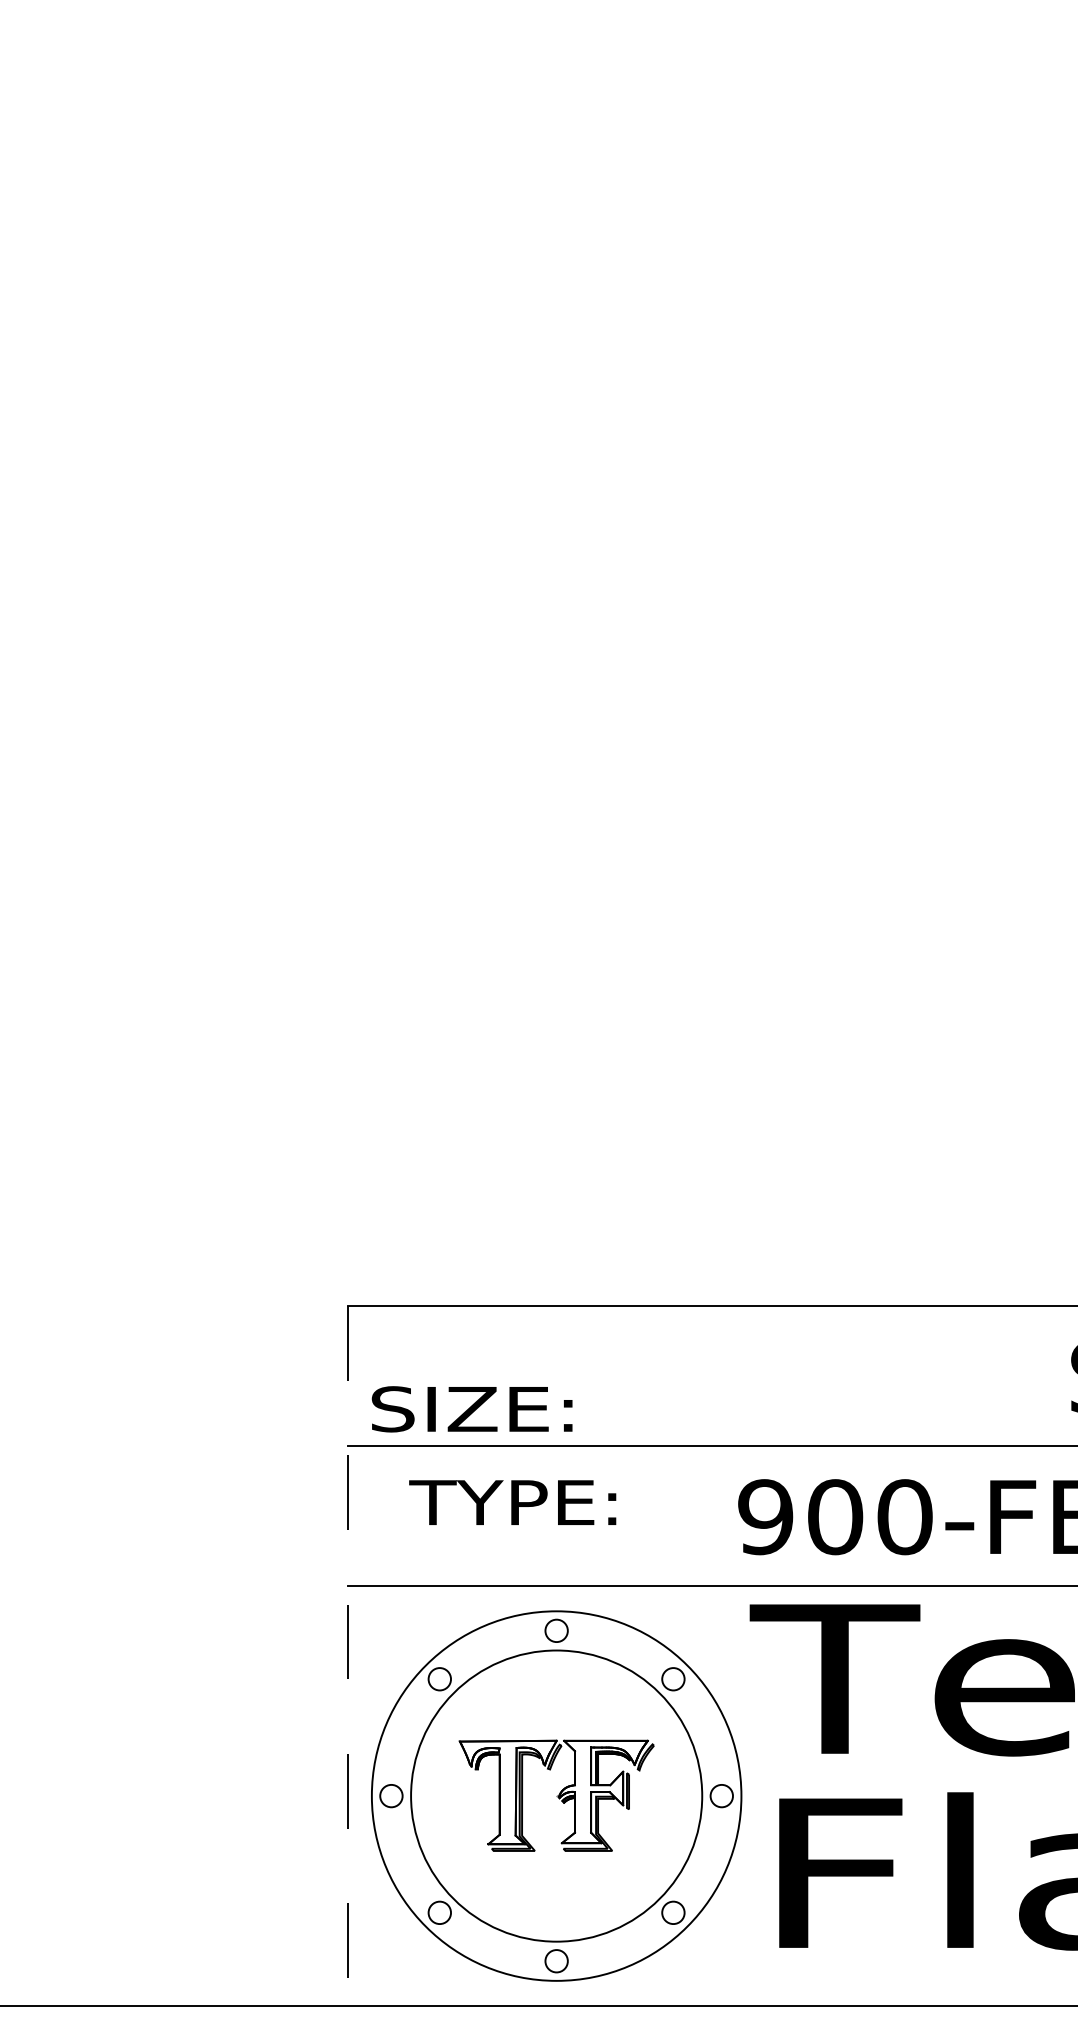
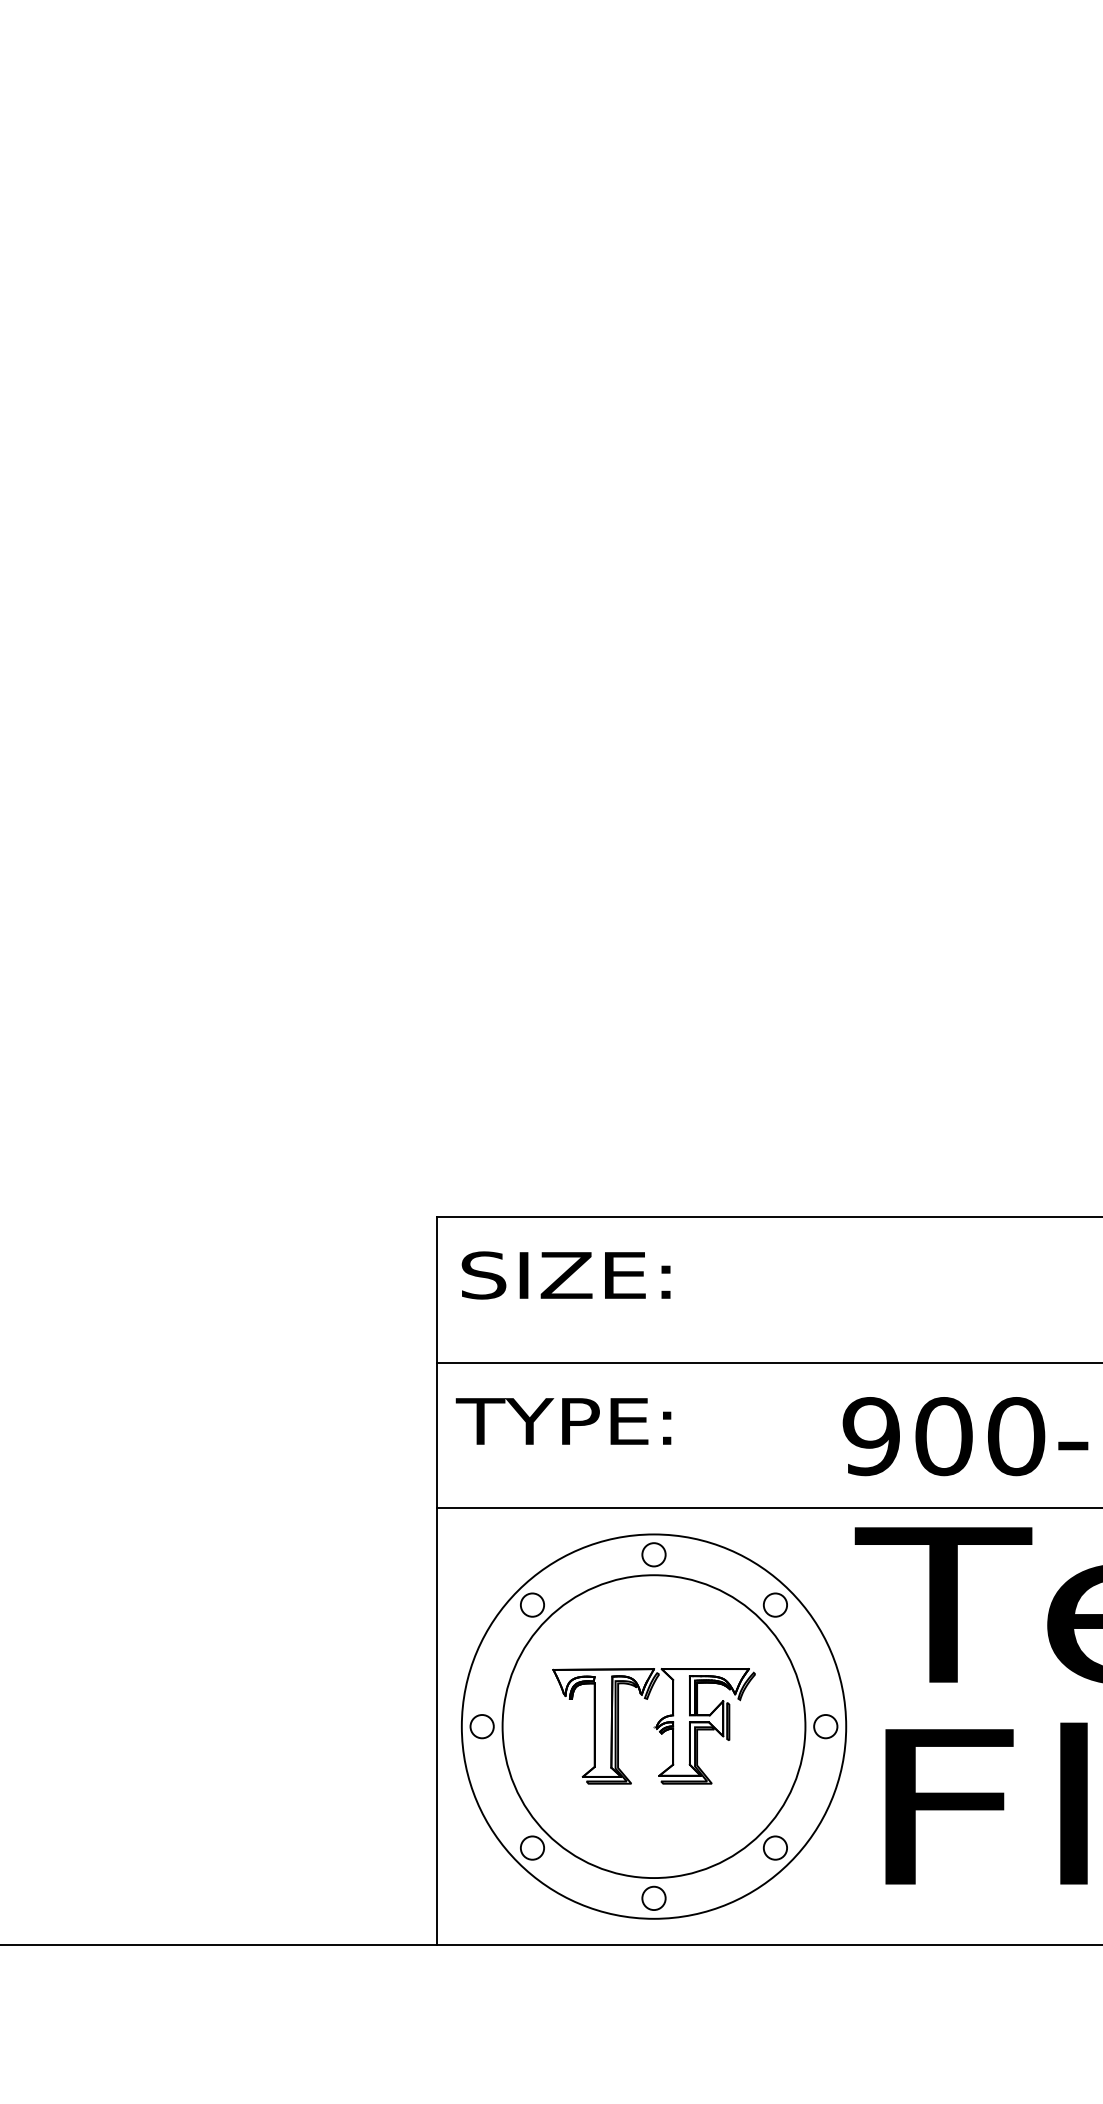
text: (471, 1409) -> (565, 1275), moved
text: (512, 1502) -> (563, 1421), moved
line: (347, 1656) -> (436, 1581), dashed -> solid

